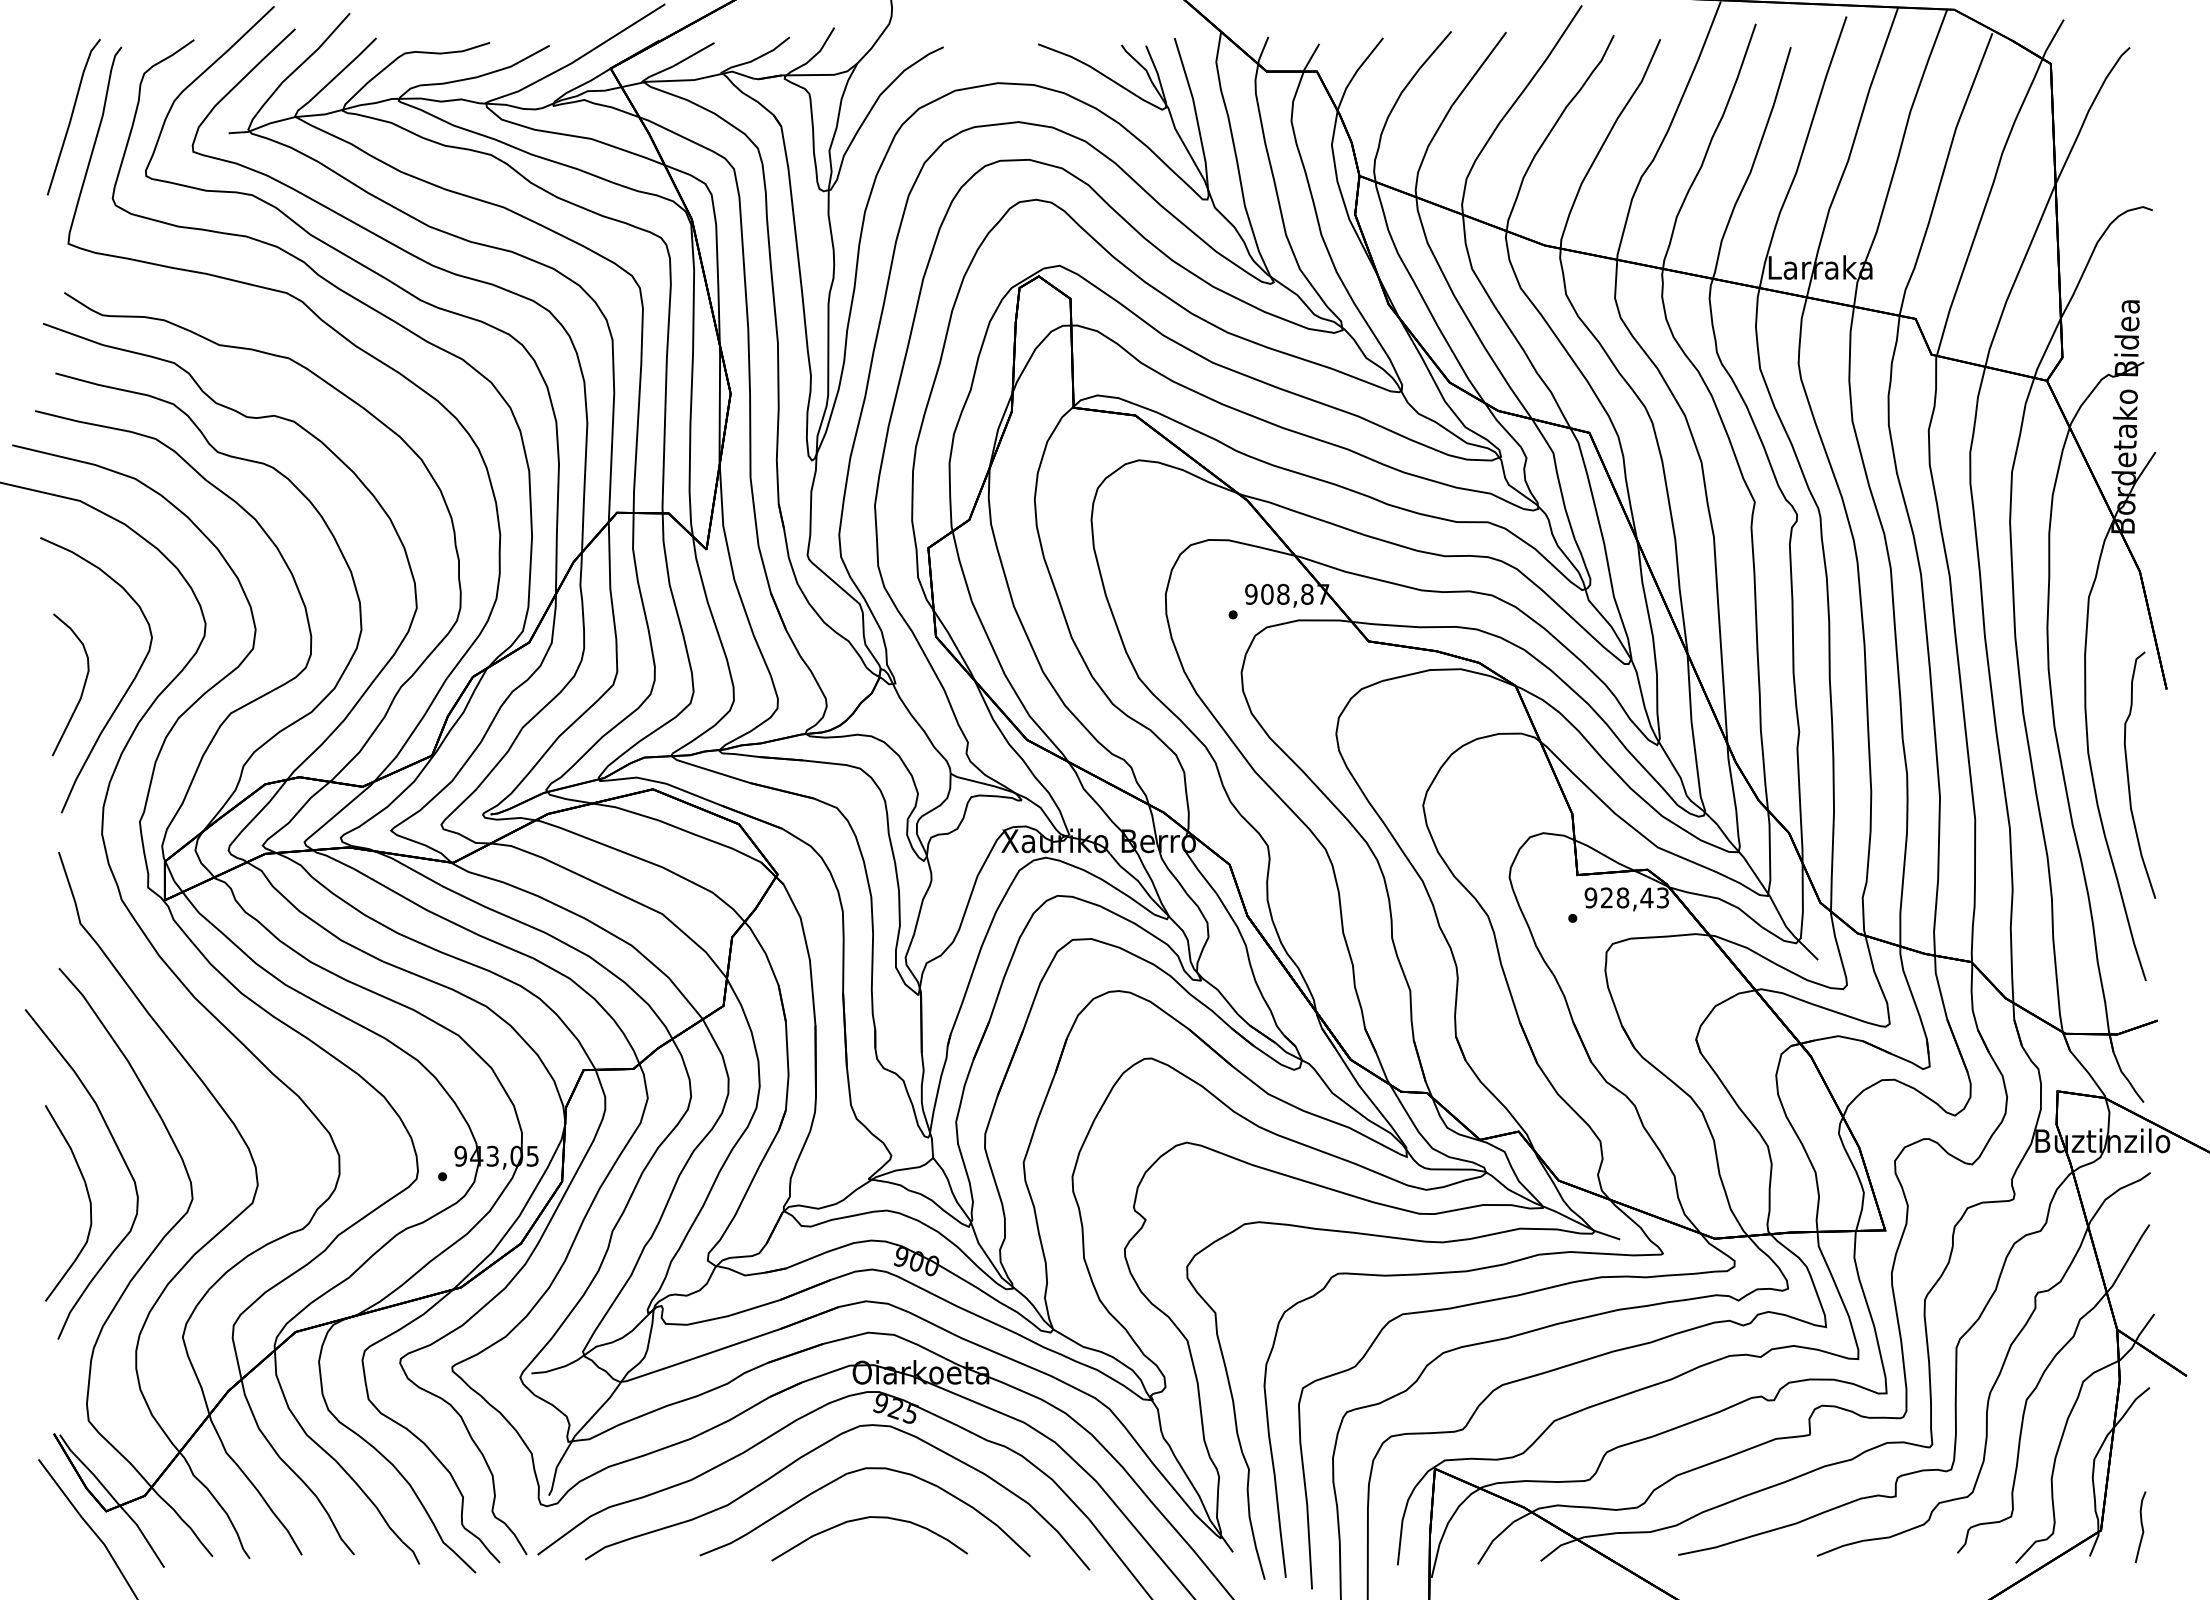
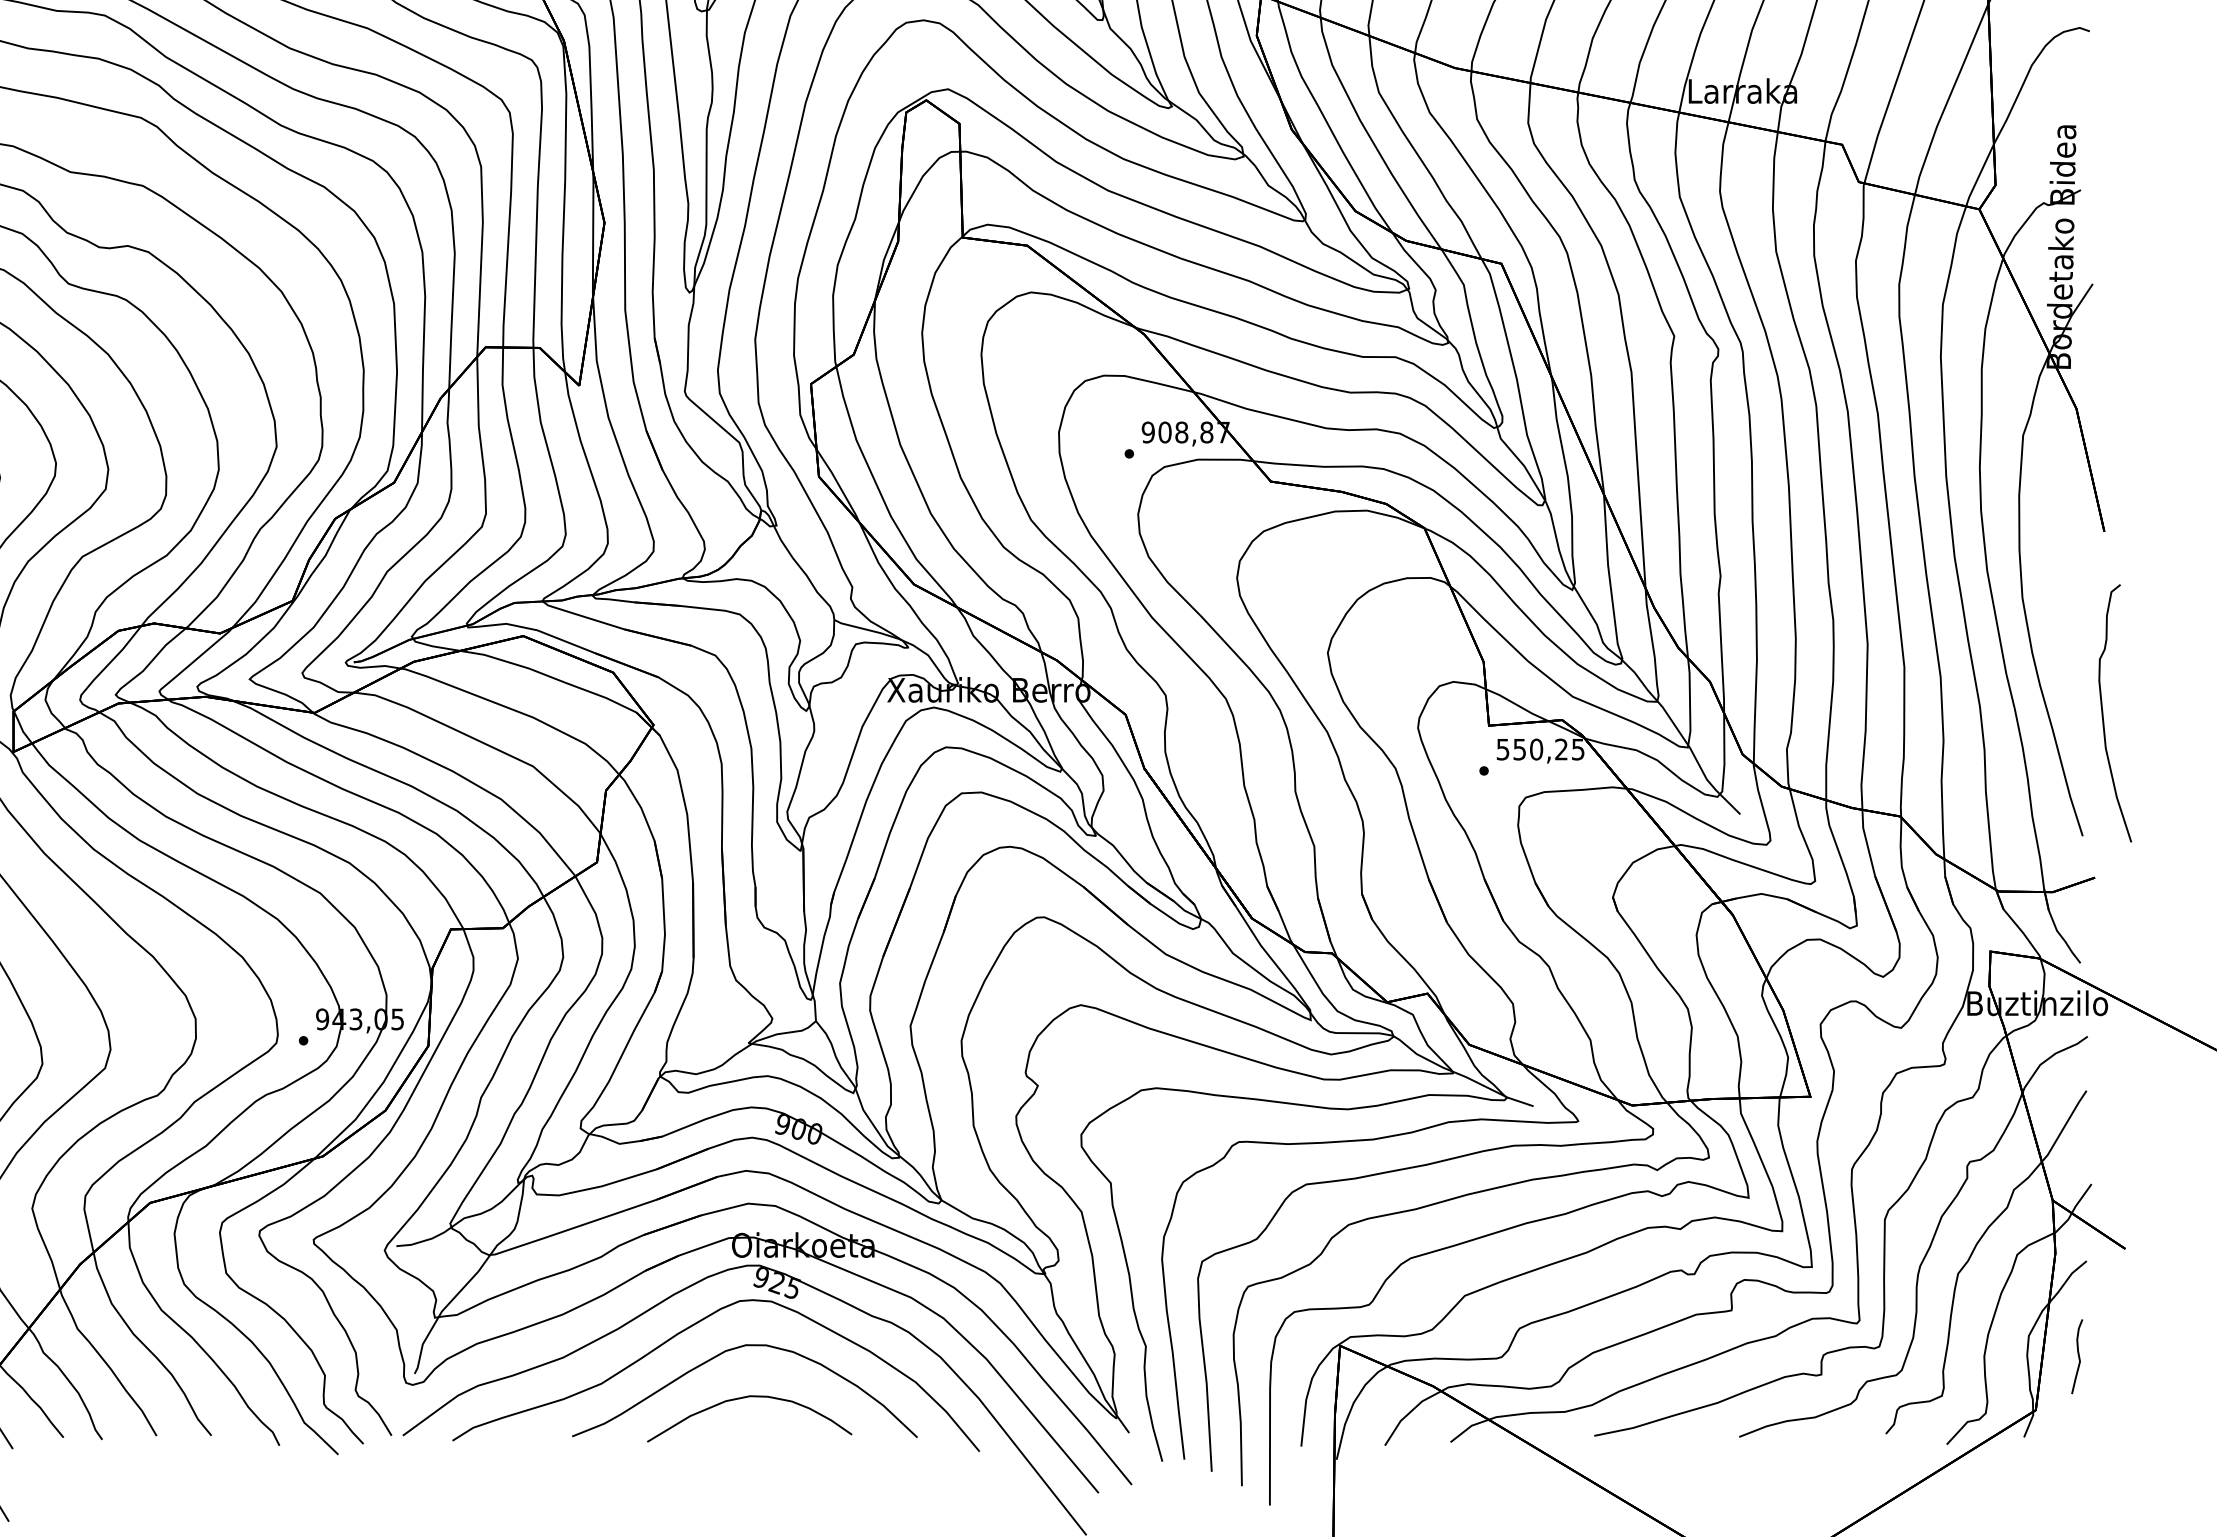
curve: (2128, 774) -> (2103, 712), moved
text: (1626, 897) -> (1540, 749), 928,43 -> 550,25
curve: (2141, 1526) -> (2078, 1355), moved

